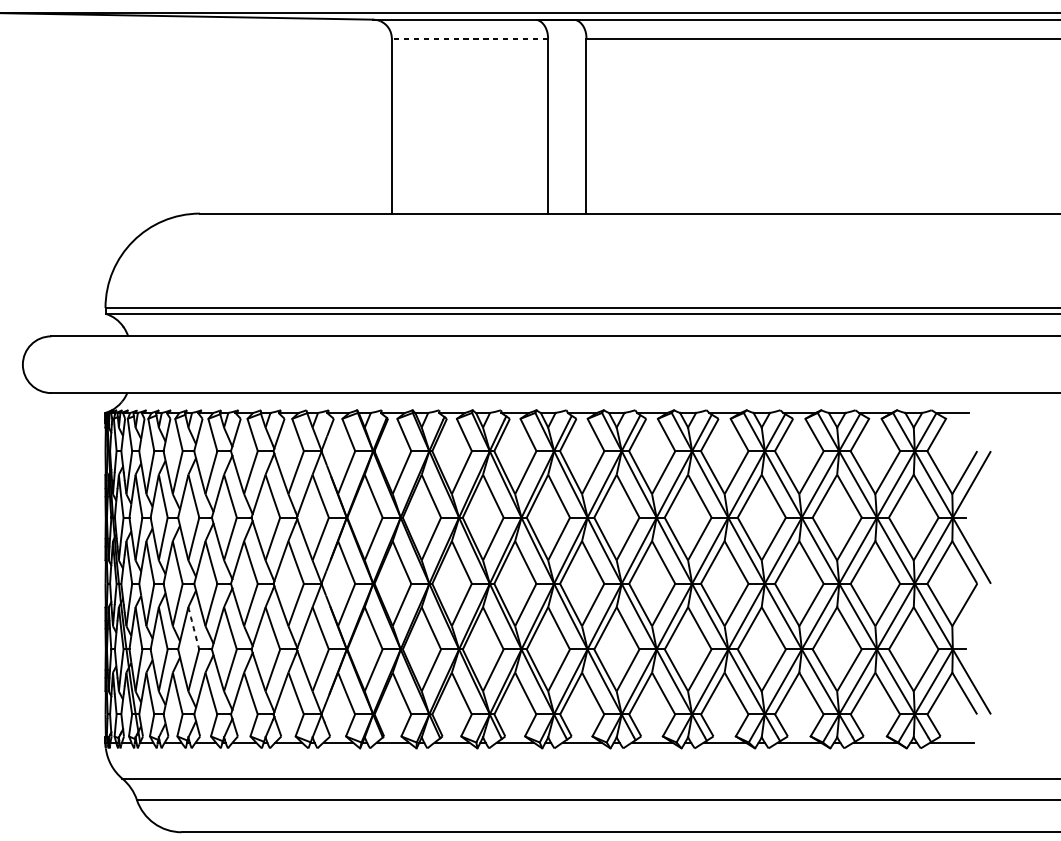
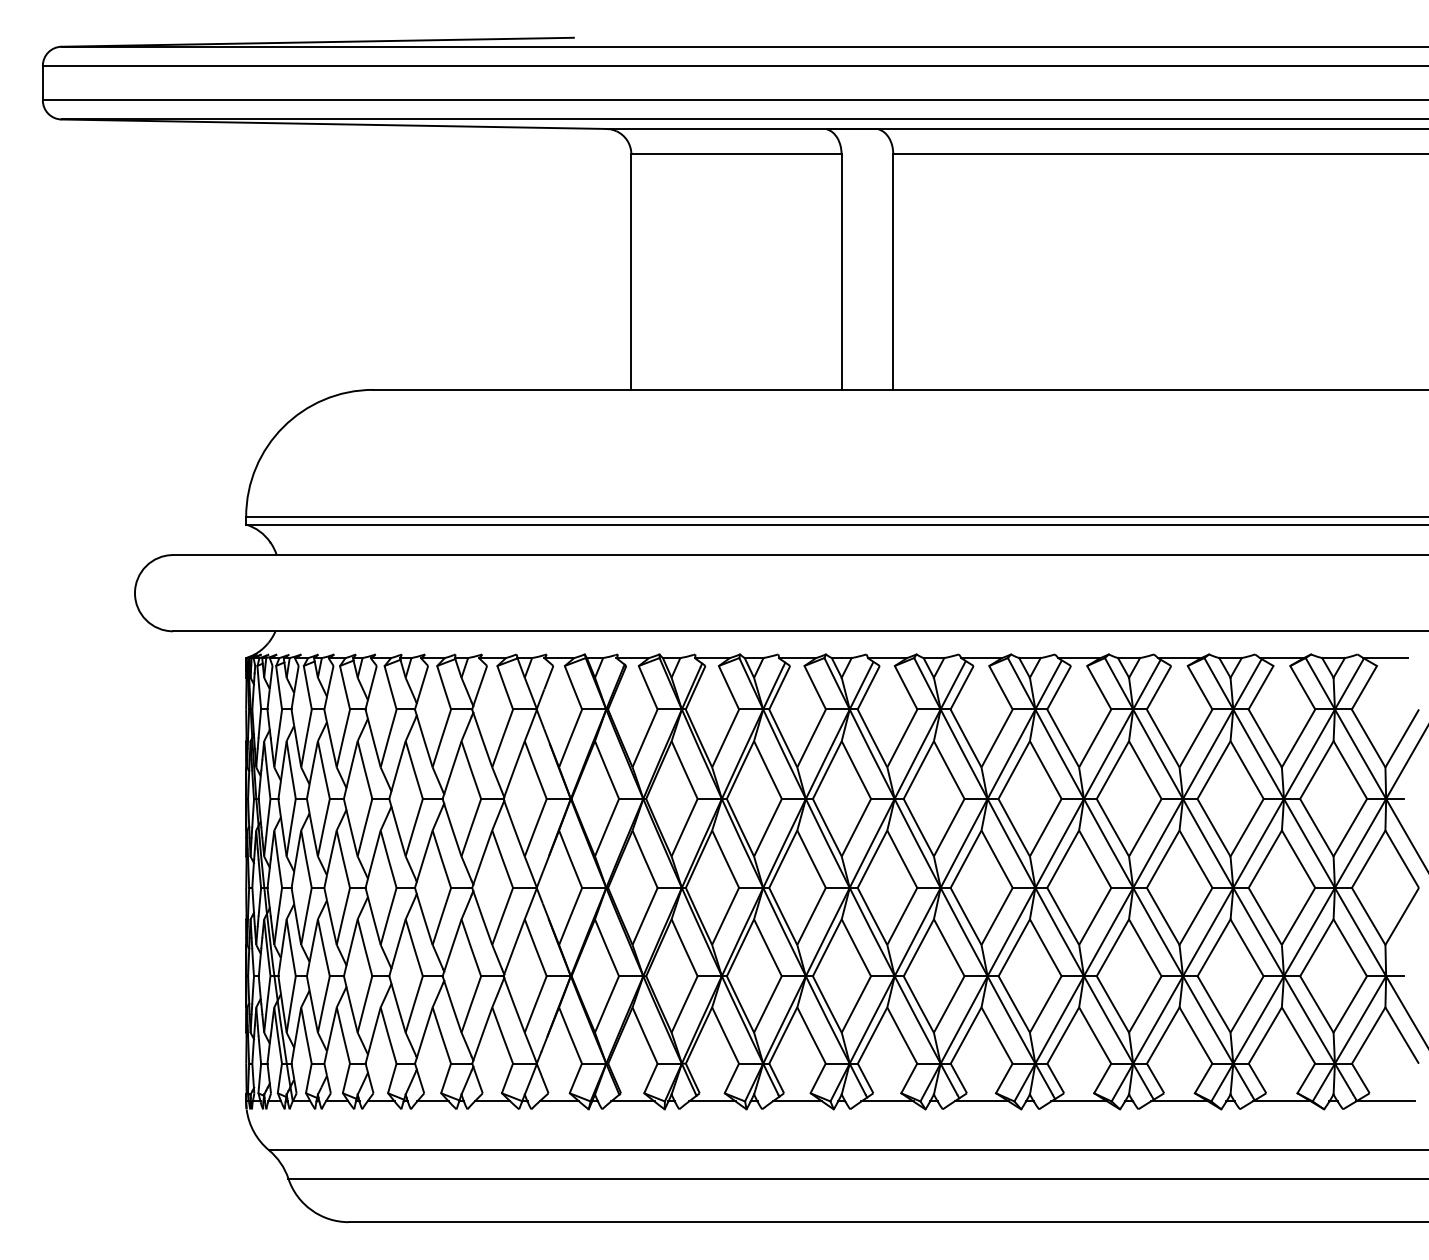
line: (469, 38) -> (735, 154), dashed -> solid
arc: (193, 628) -> (364, 947), dashed -> solid

